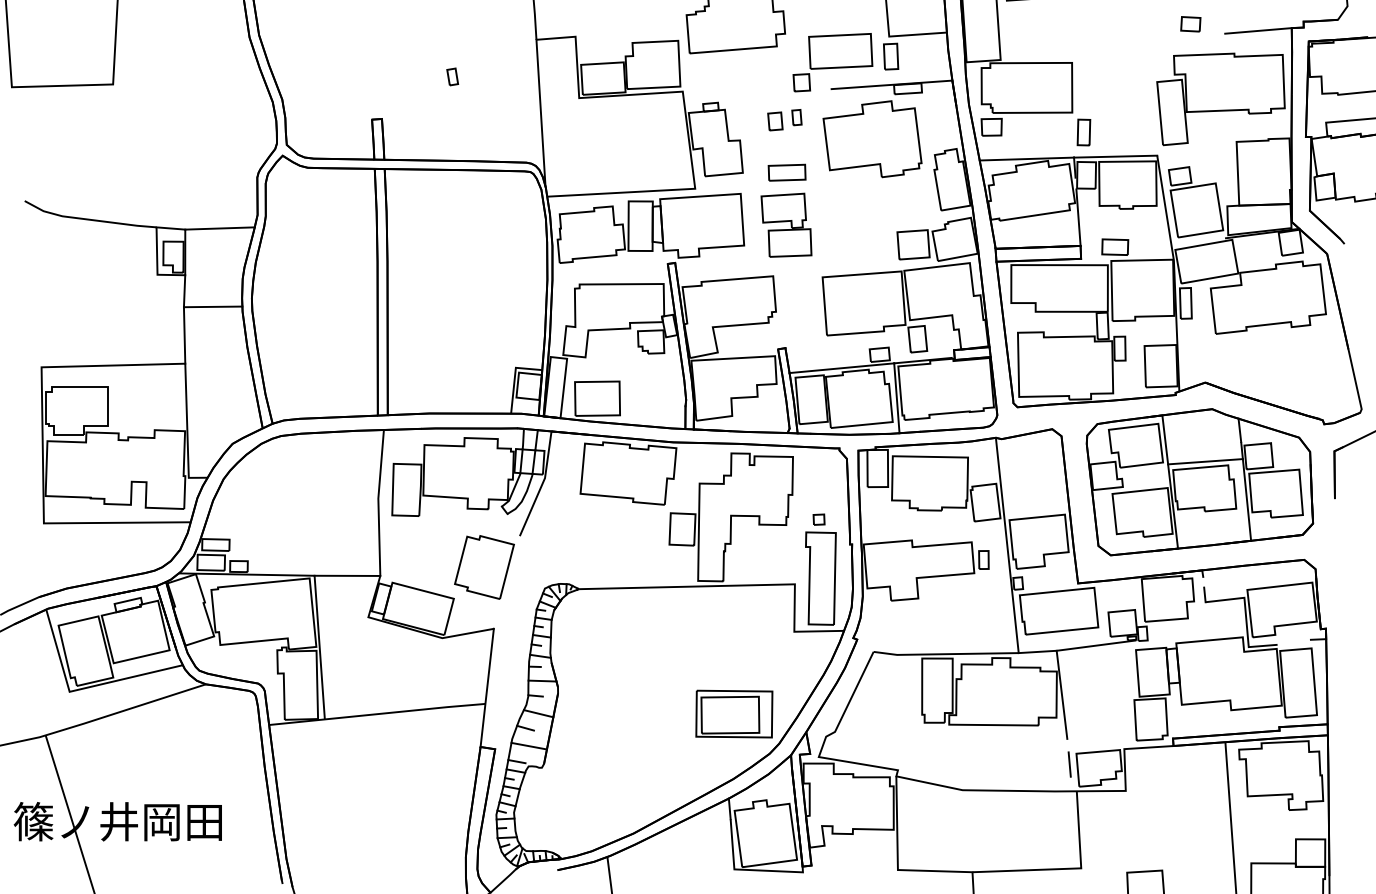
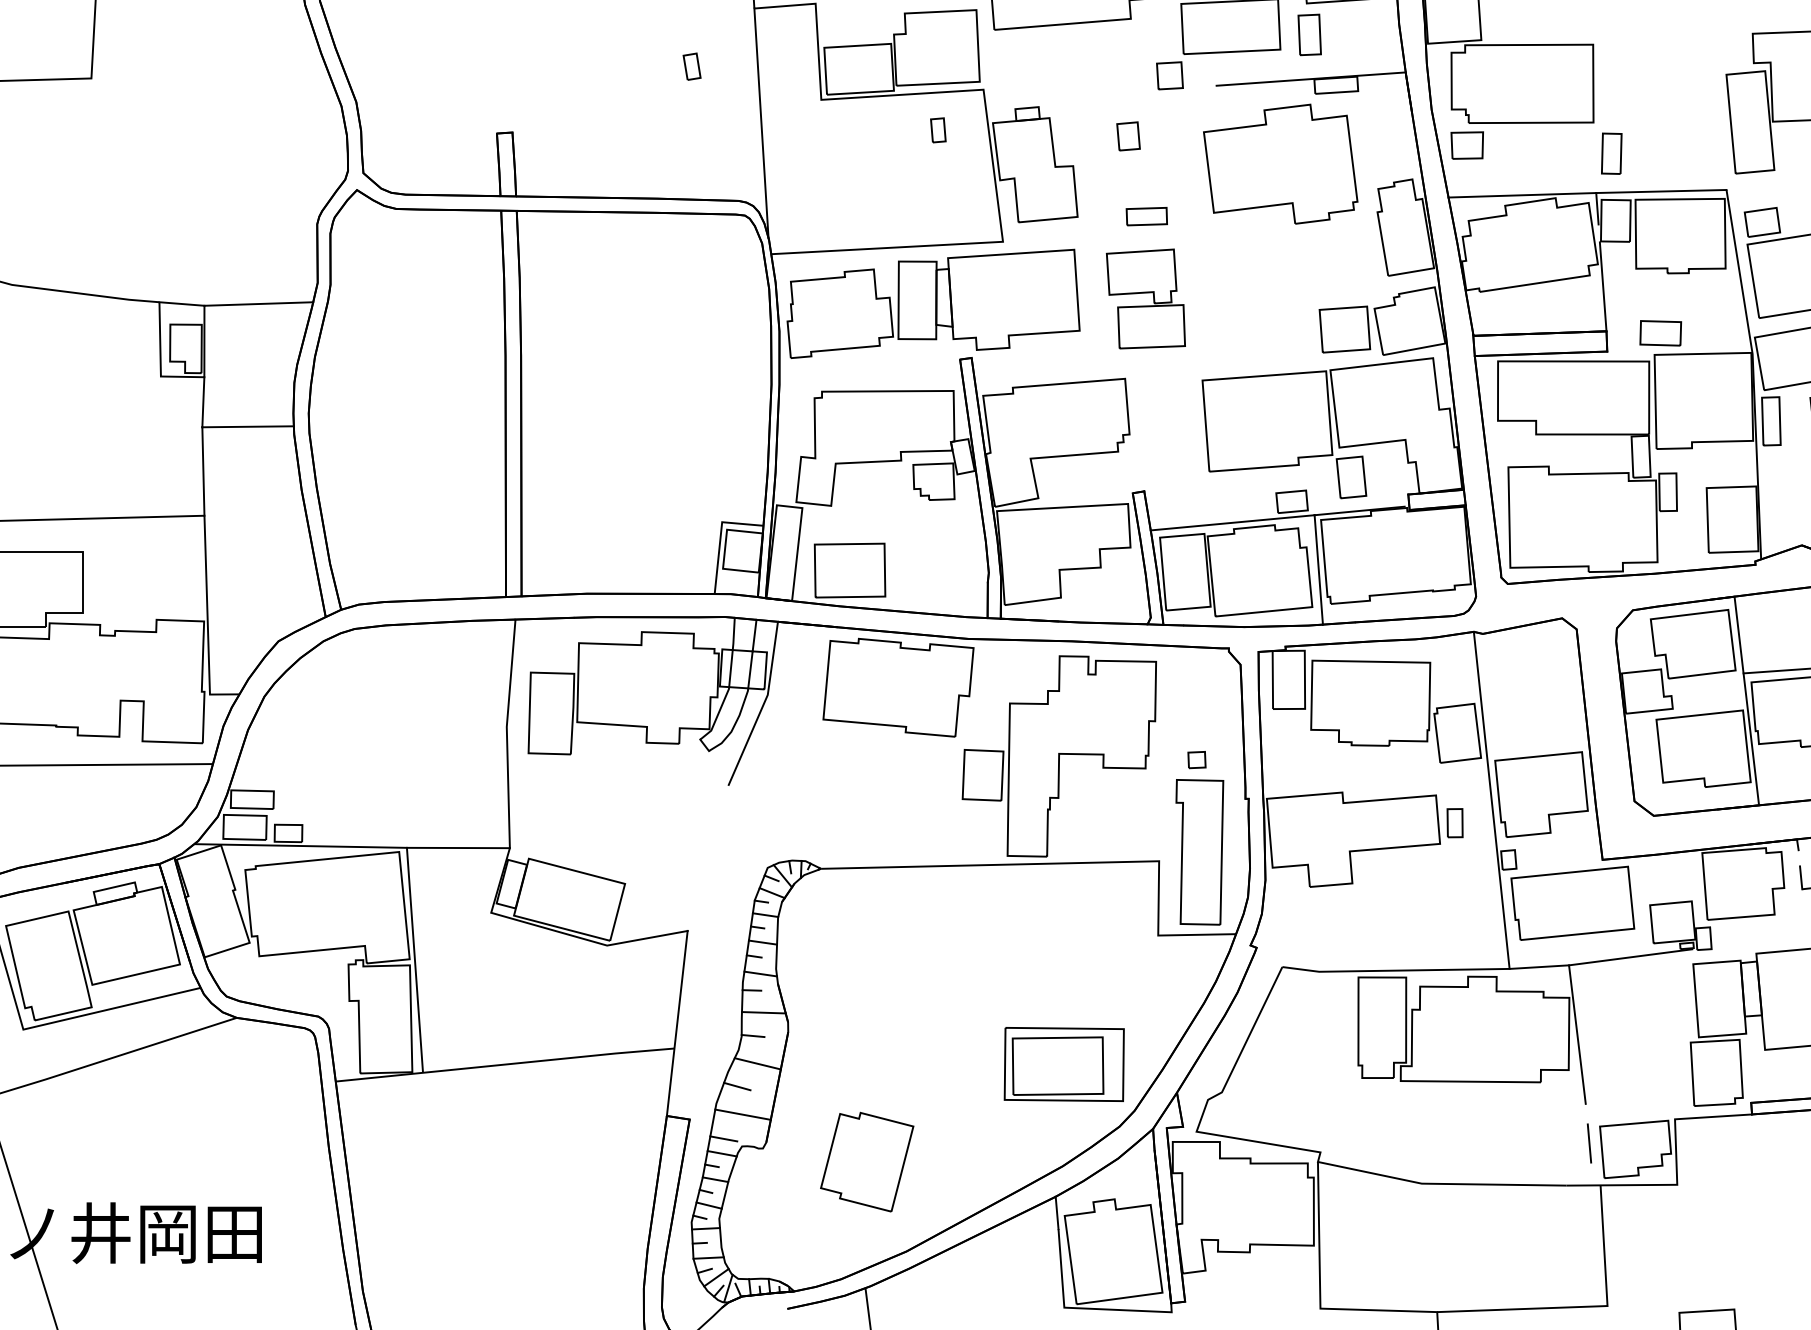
part: (452, 76) -> (691, 65), moved
part: (796, 117) -> (937, 130), moved
part: (786, 172) -> (1145, 216), size x0.7
part: (484, 567) -> (867, 1162), moved

